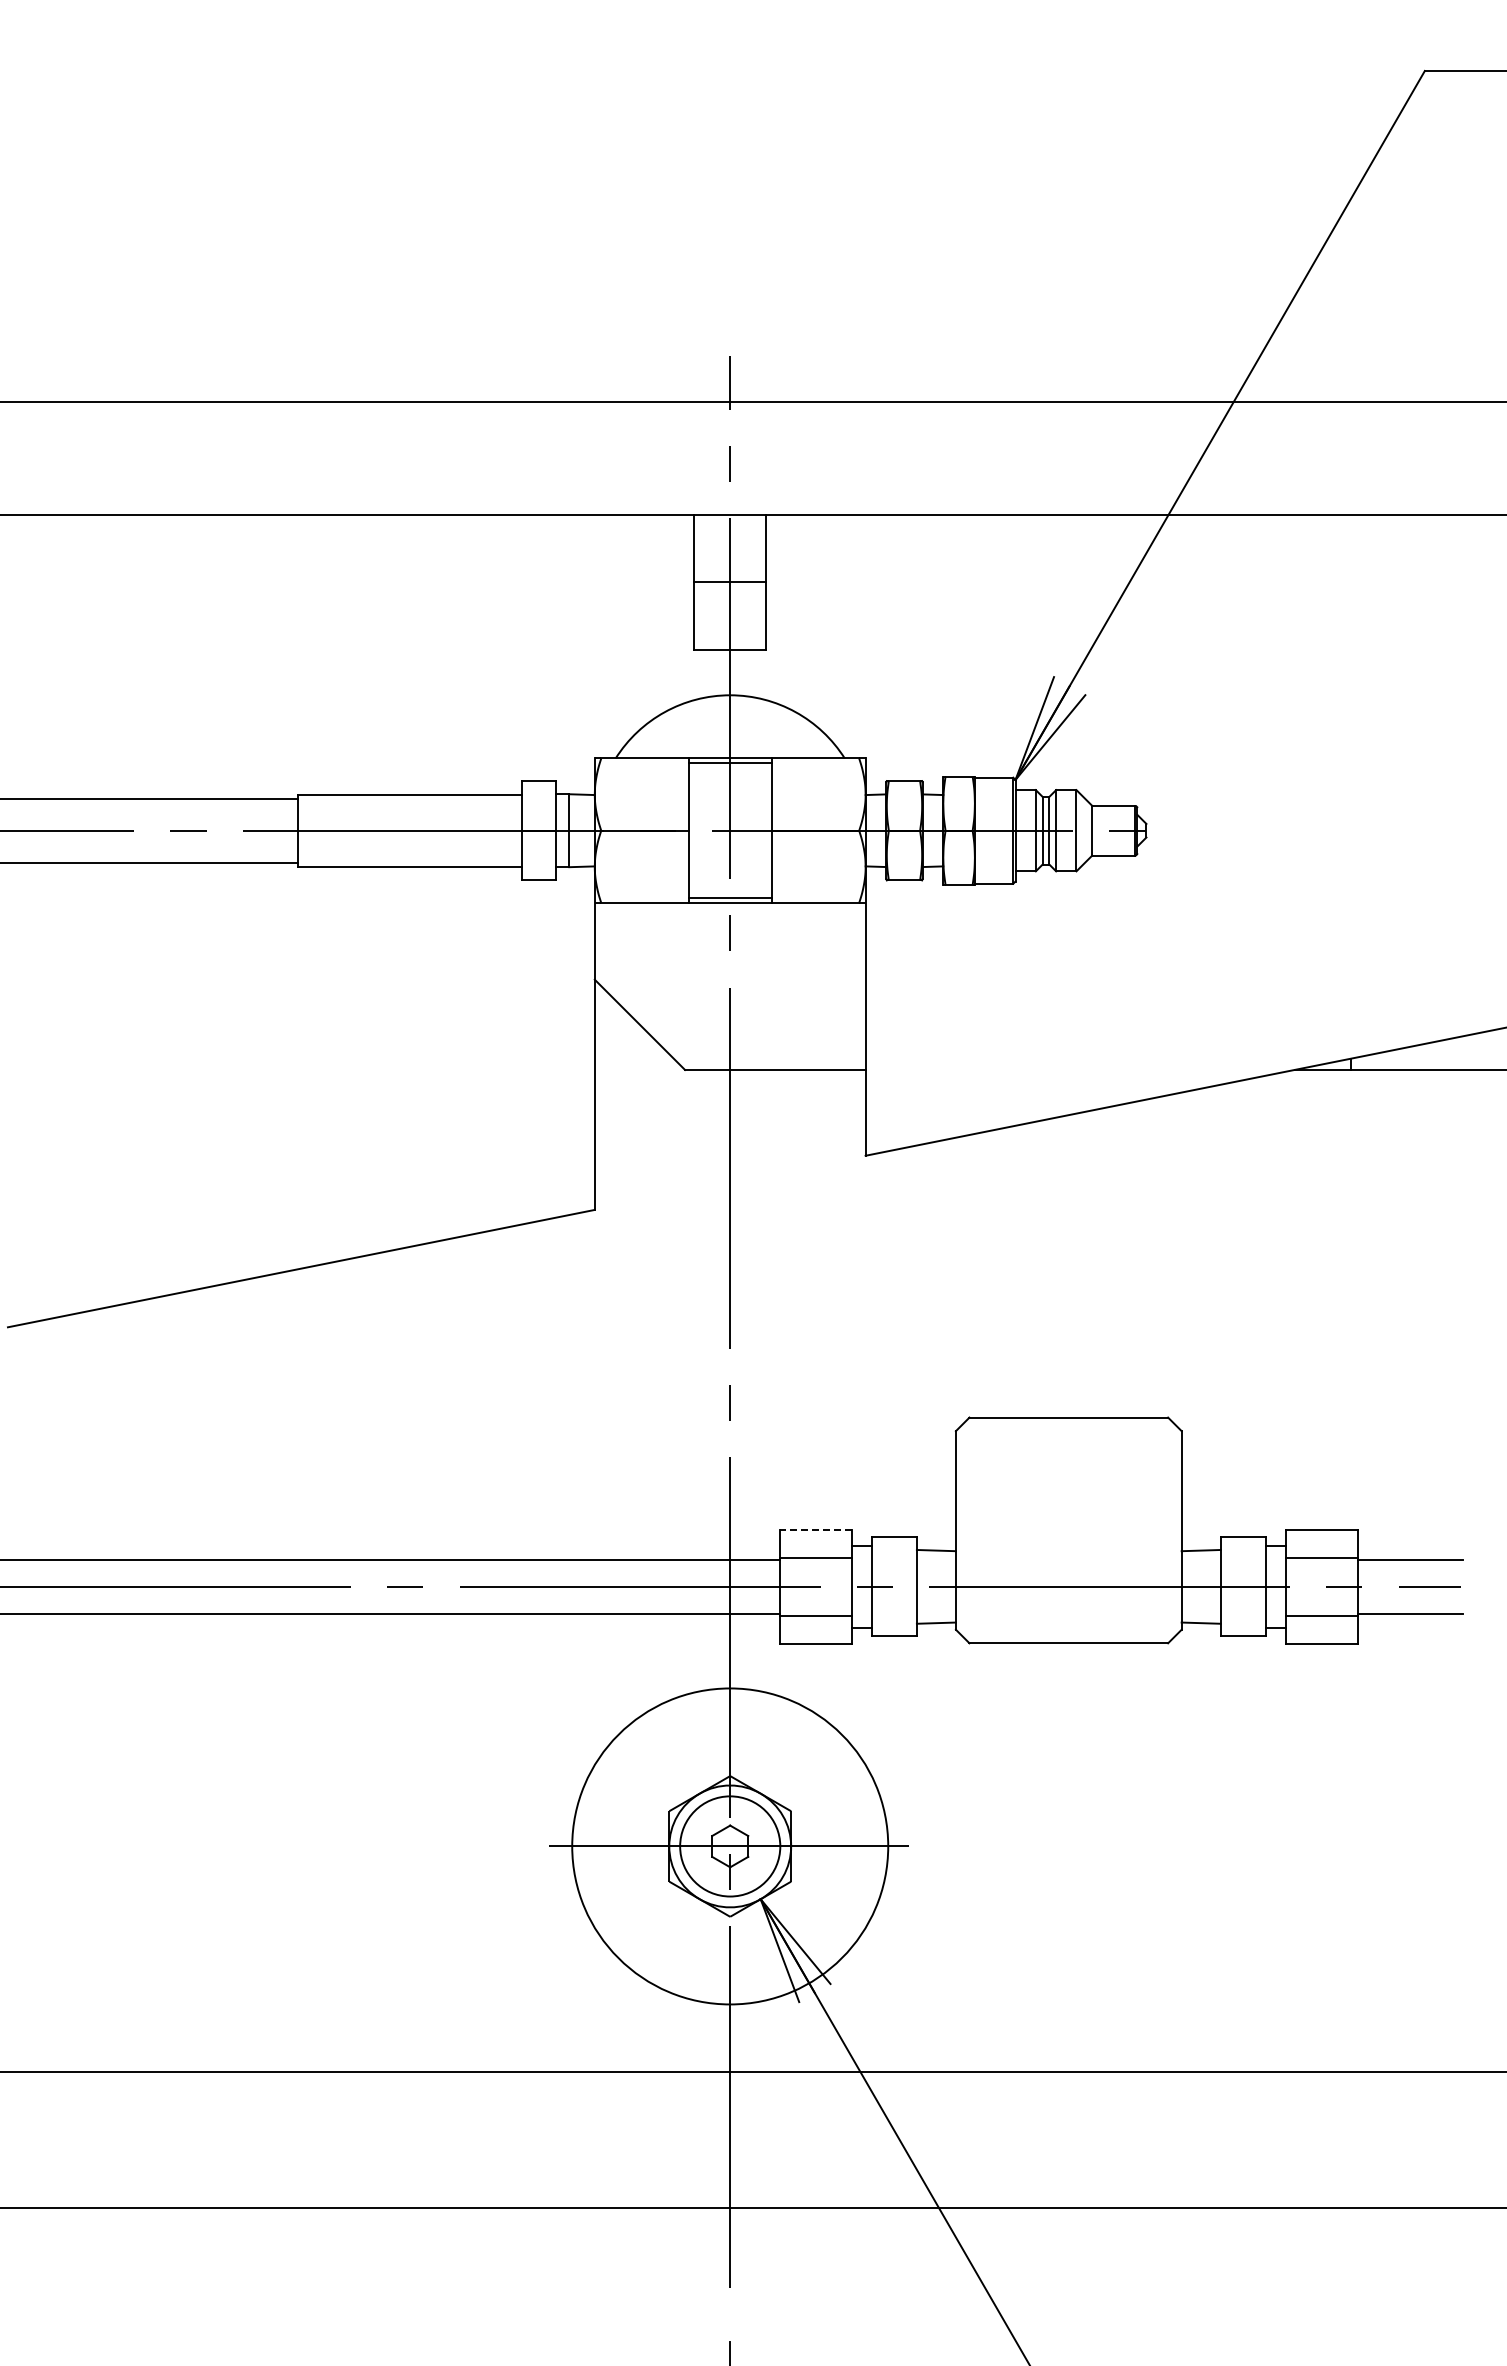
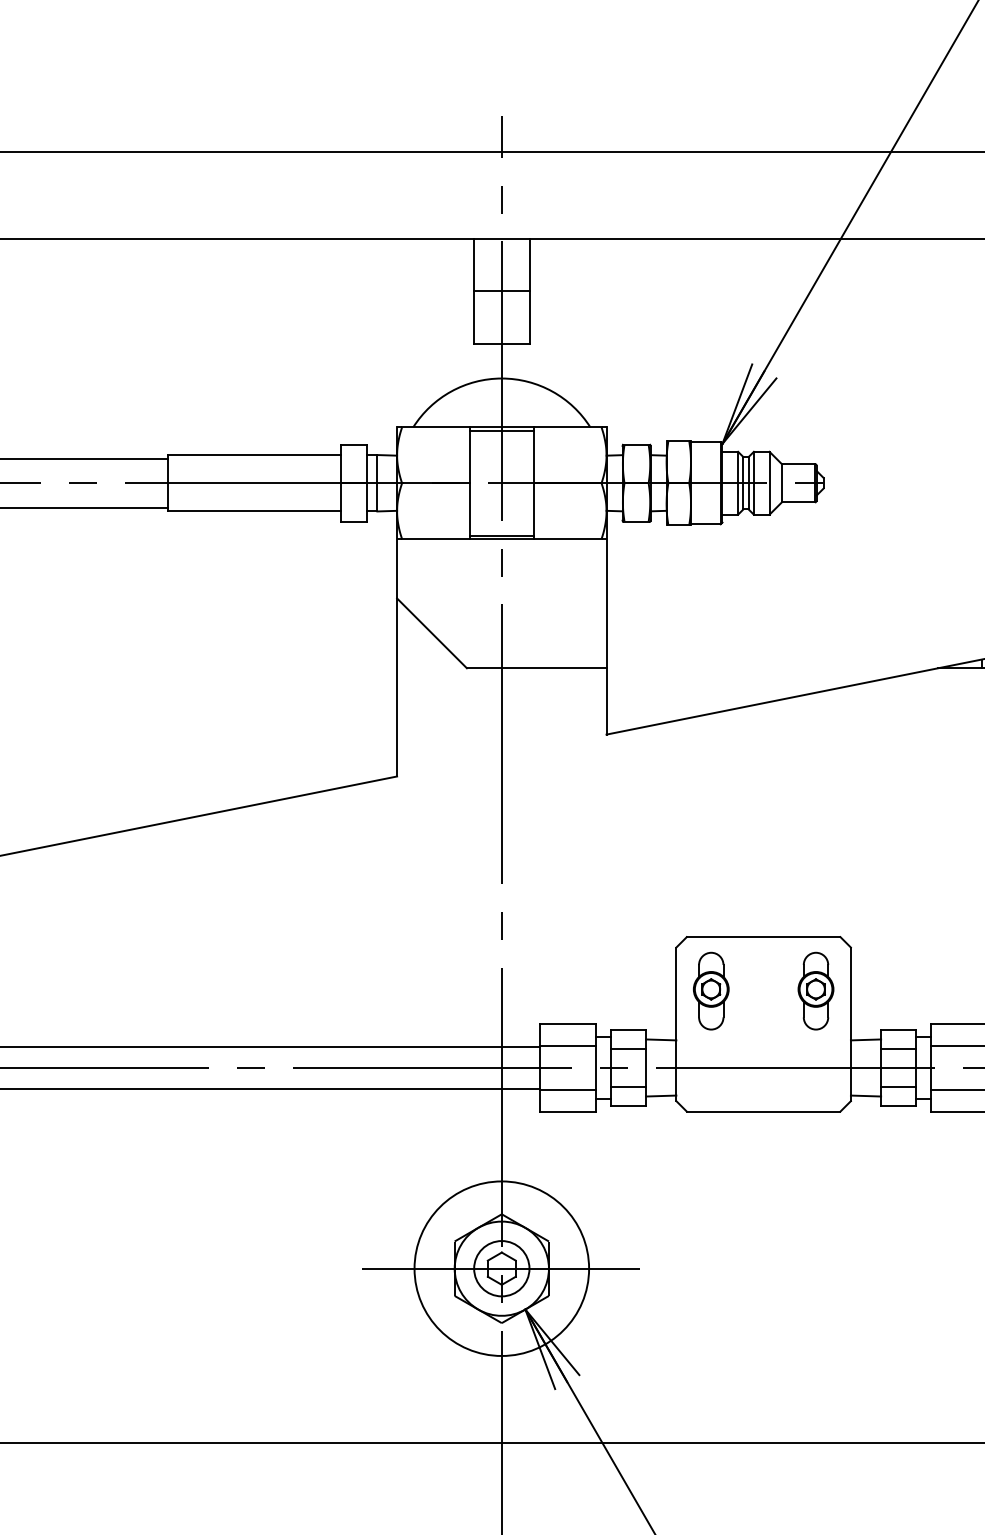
part: (1000, 1487) -> (710, 991), added
part: (1136, 1487) -> (815, 991), added
line: (815, 1529) -> (567, 1023), dashed -> solid
line: (893, 1562) -> (628, 1049), added
line: (1242, 1562) -> (897, 1049), added
line: (893, 1611) -> (628, 1087), added
line: (1242, 1611) -> (897, 1087), added
circle: (730, 1846) -> (502, 1268), size x0.71
circle: (730, 1846) -> (502, 1268), size x0.71

